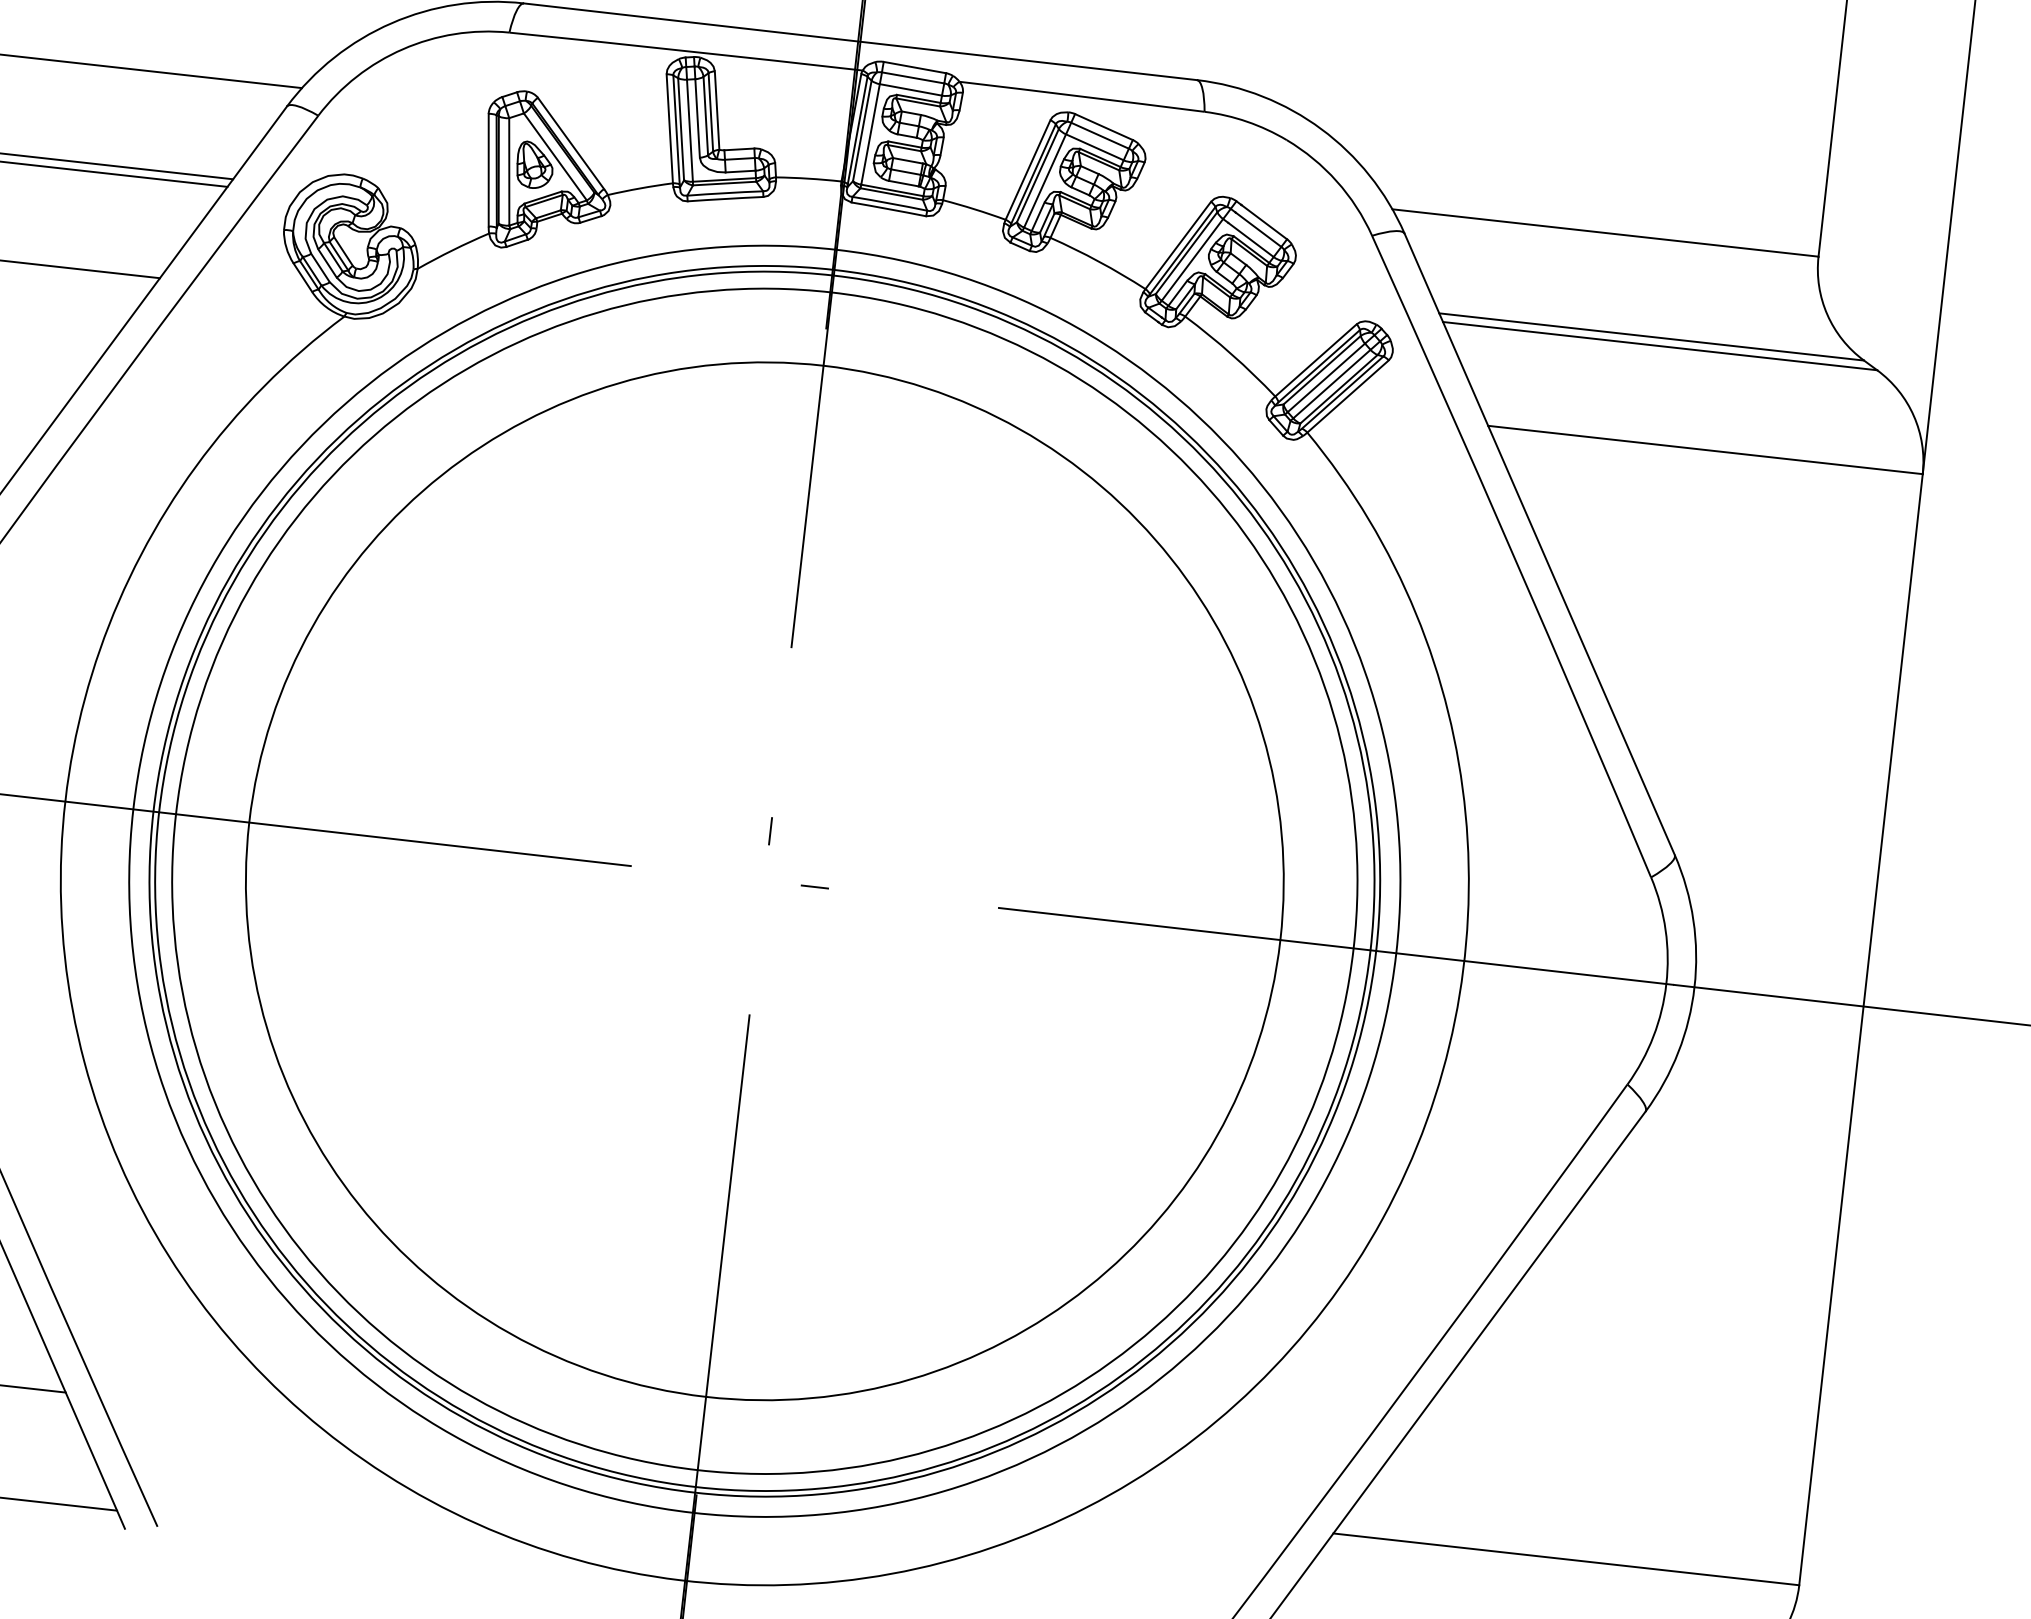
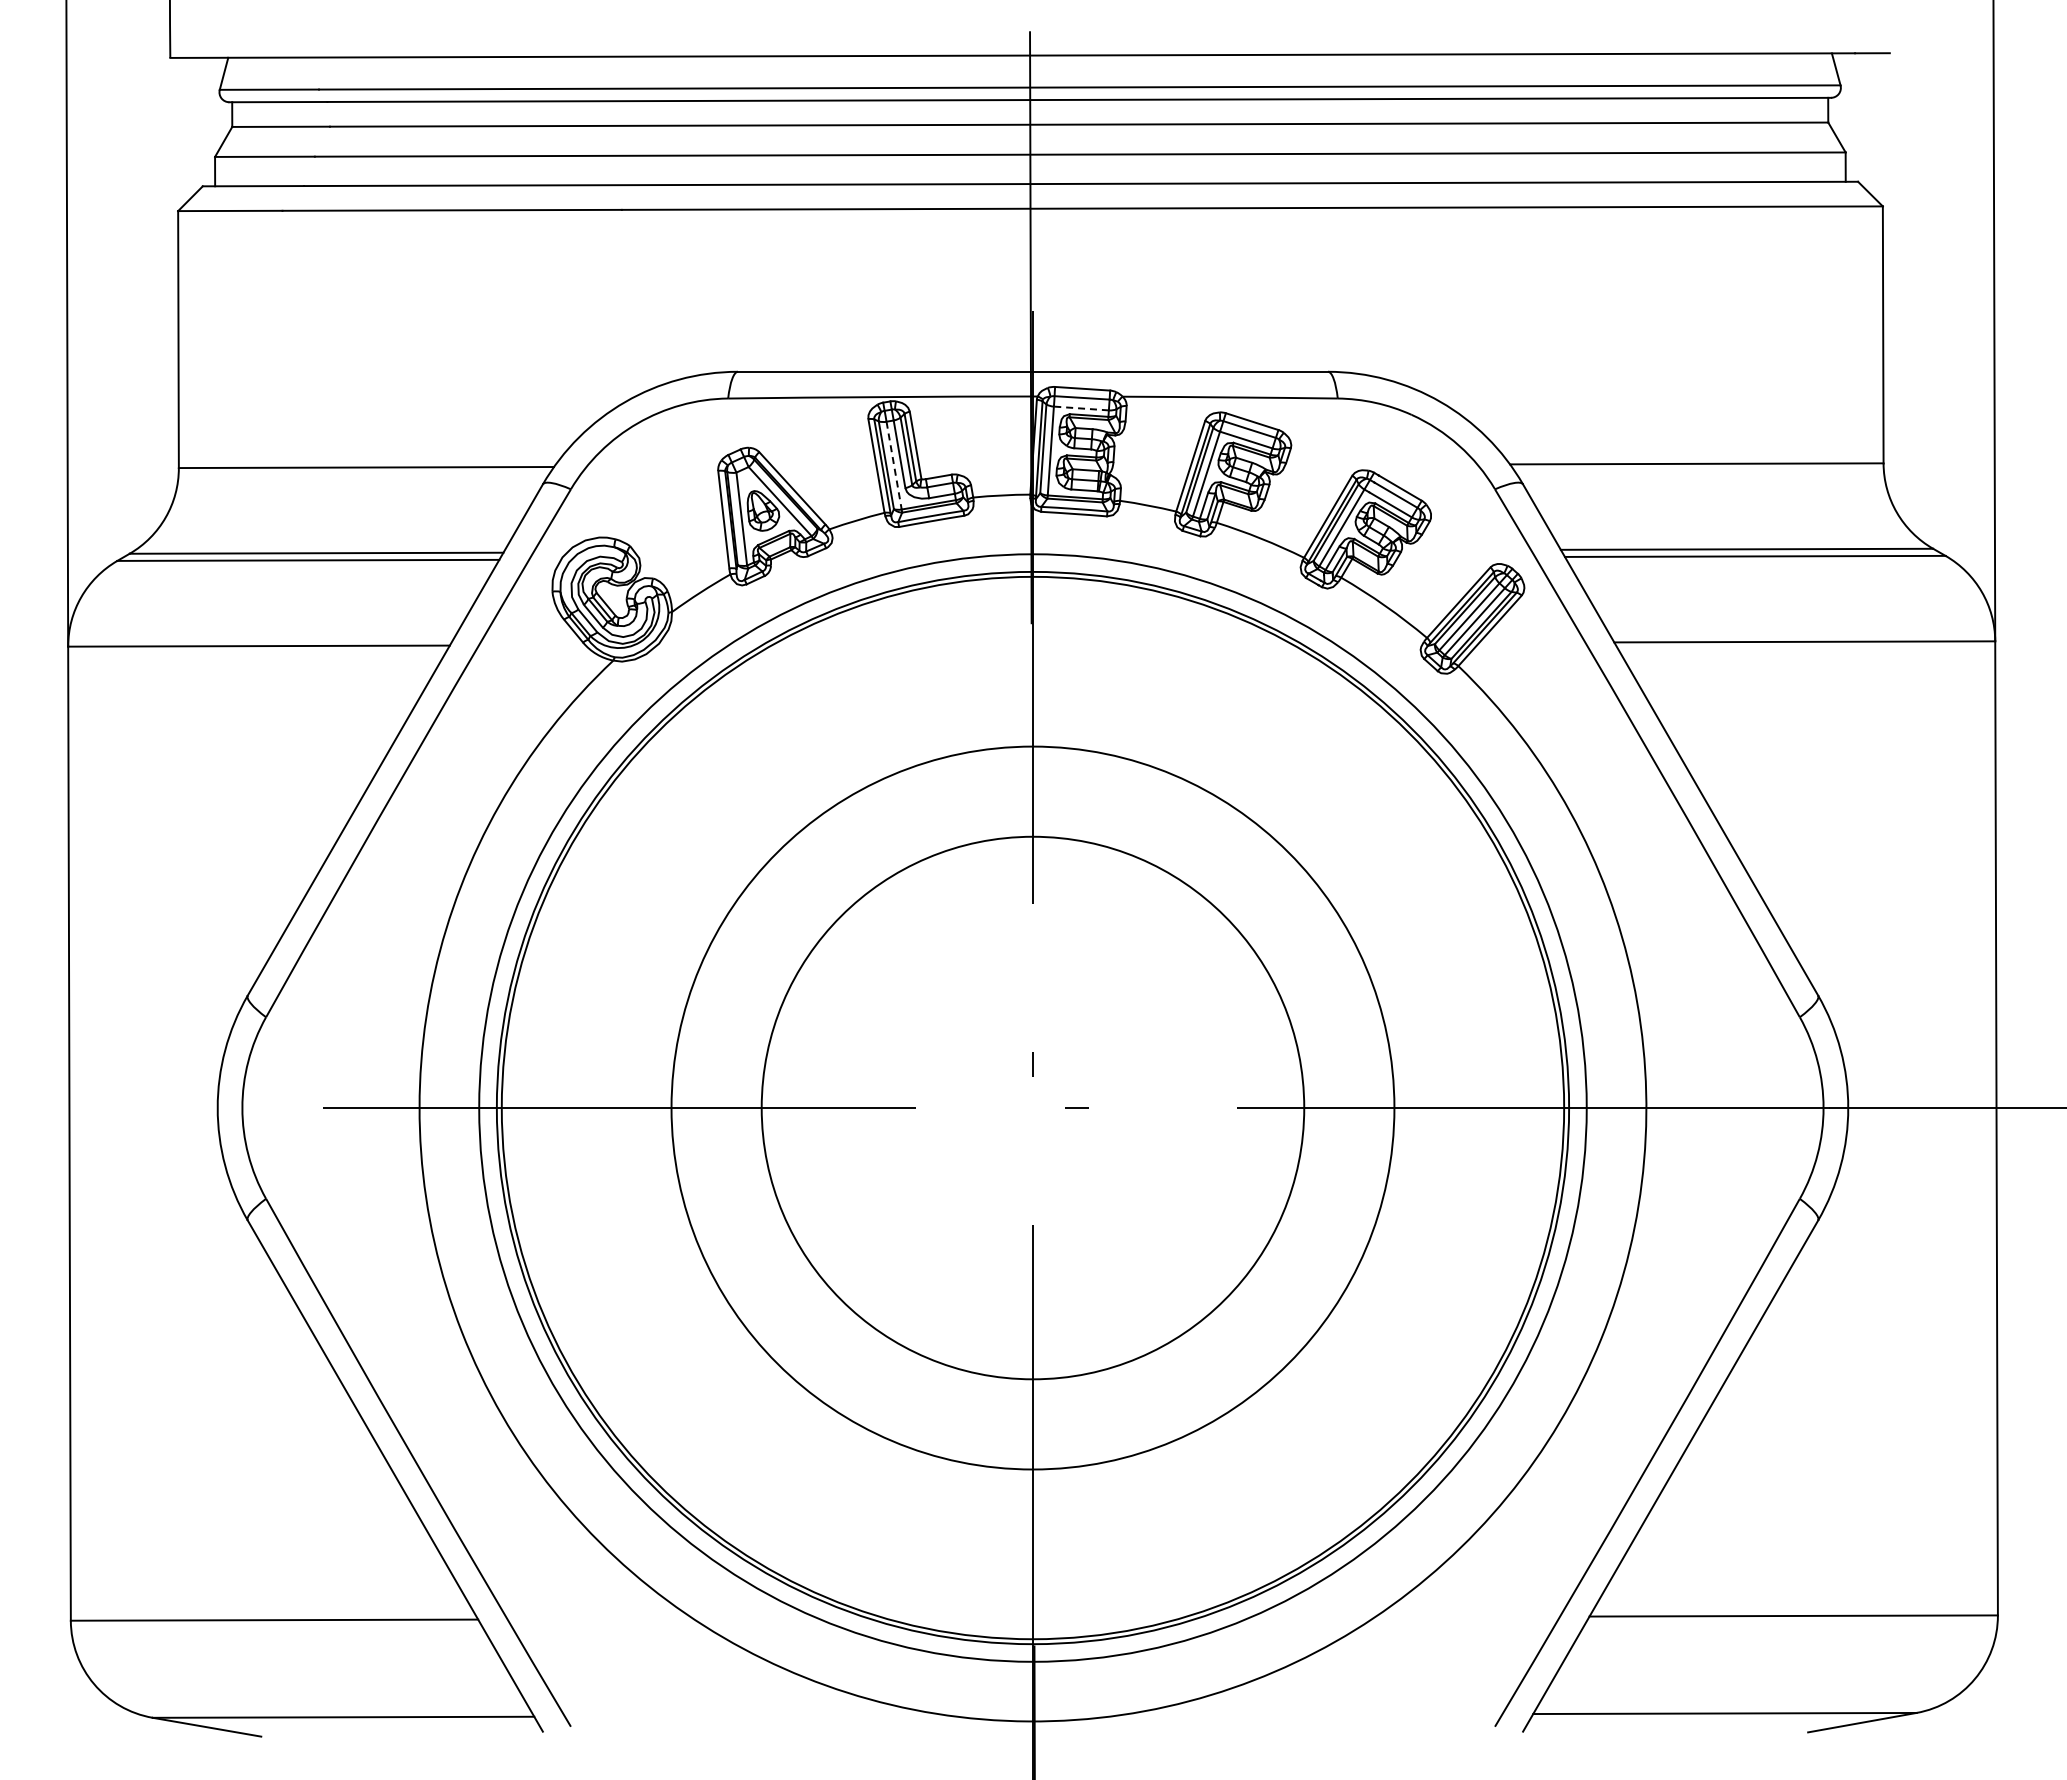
line: (911, 89) -> (1081, 408), solid -> dashed
line: (690, 130) -> (894, 465), solid -> dashed
circle: (764, 880) -> (1032, 1107), size x0.6
circle: (764, 880) -> (1032, 1107), size x0.7

